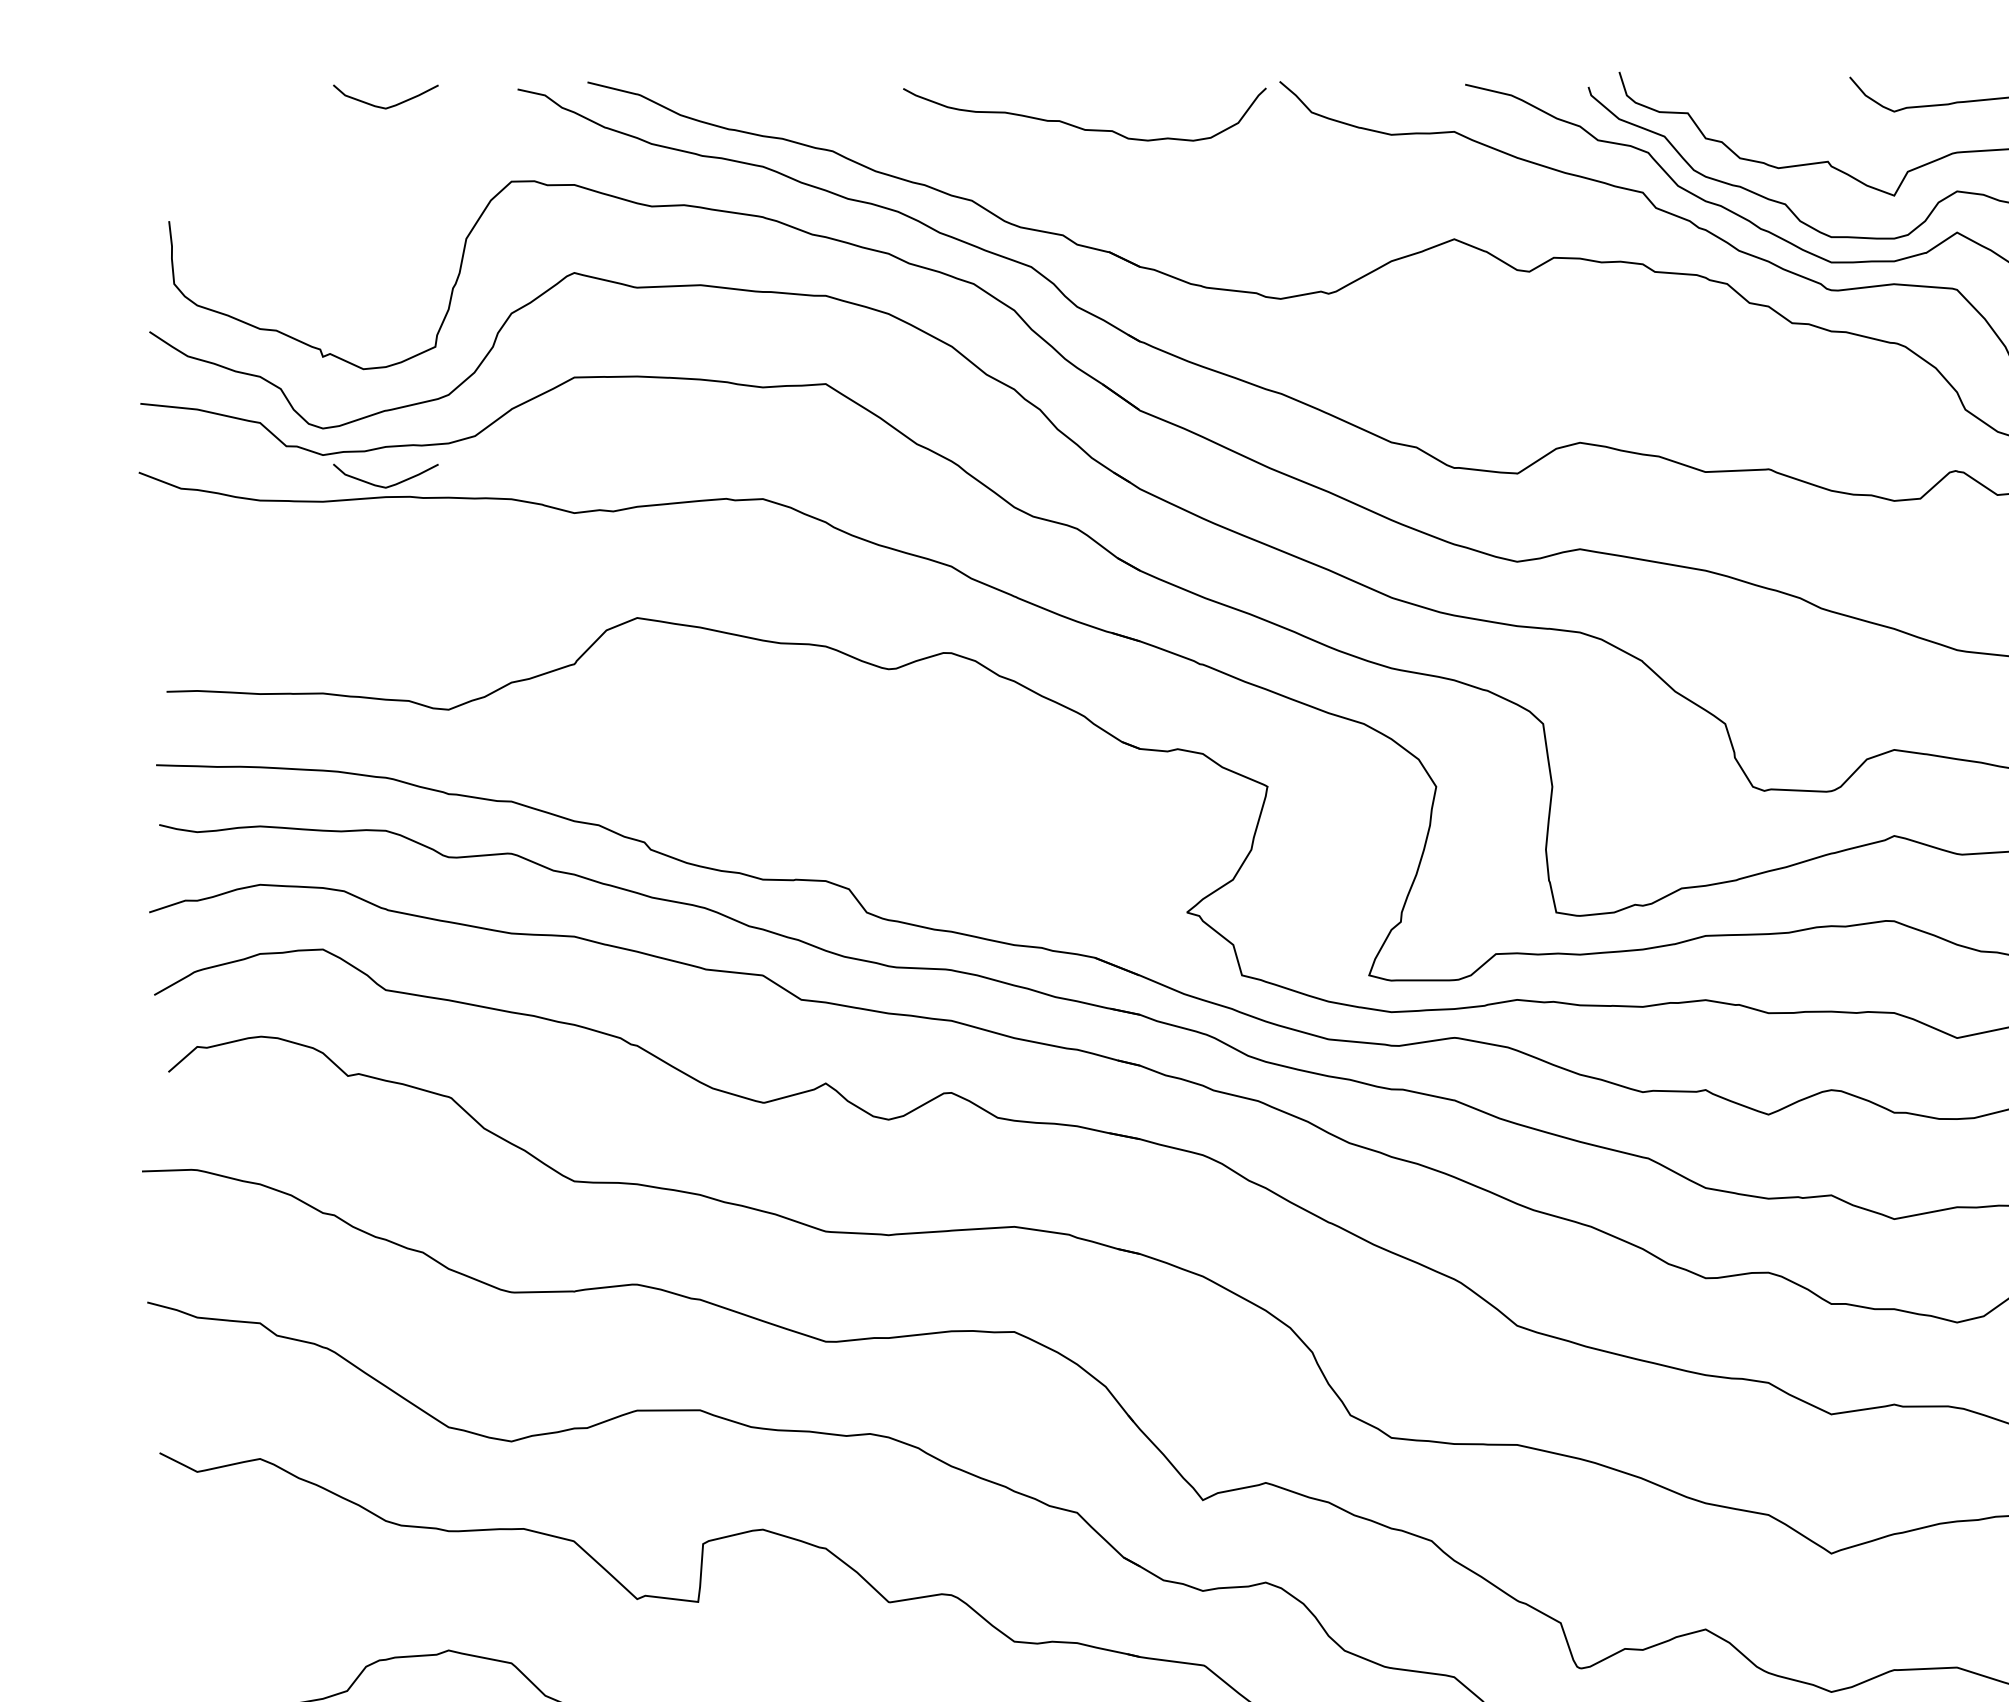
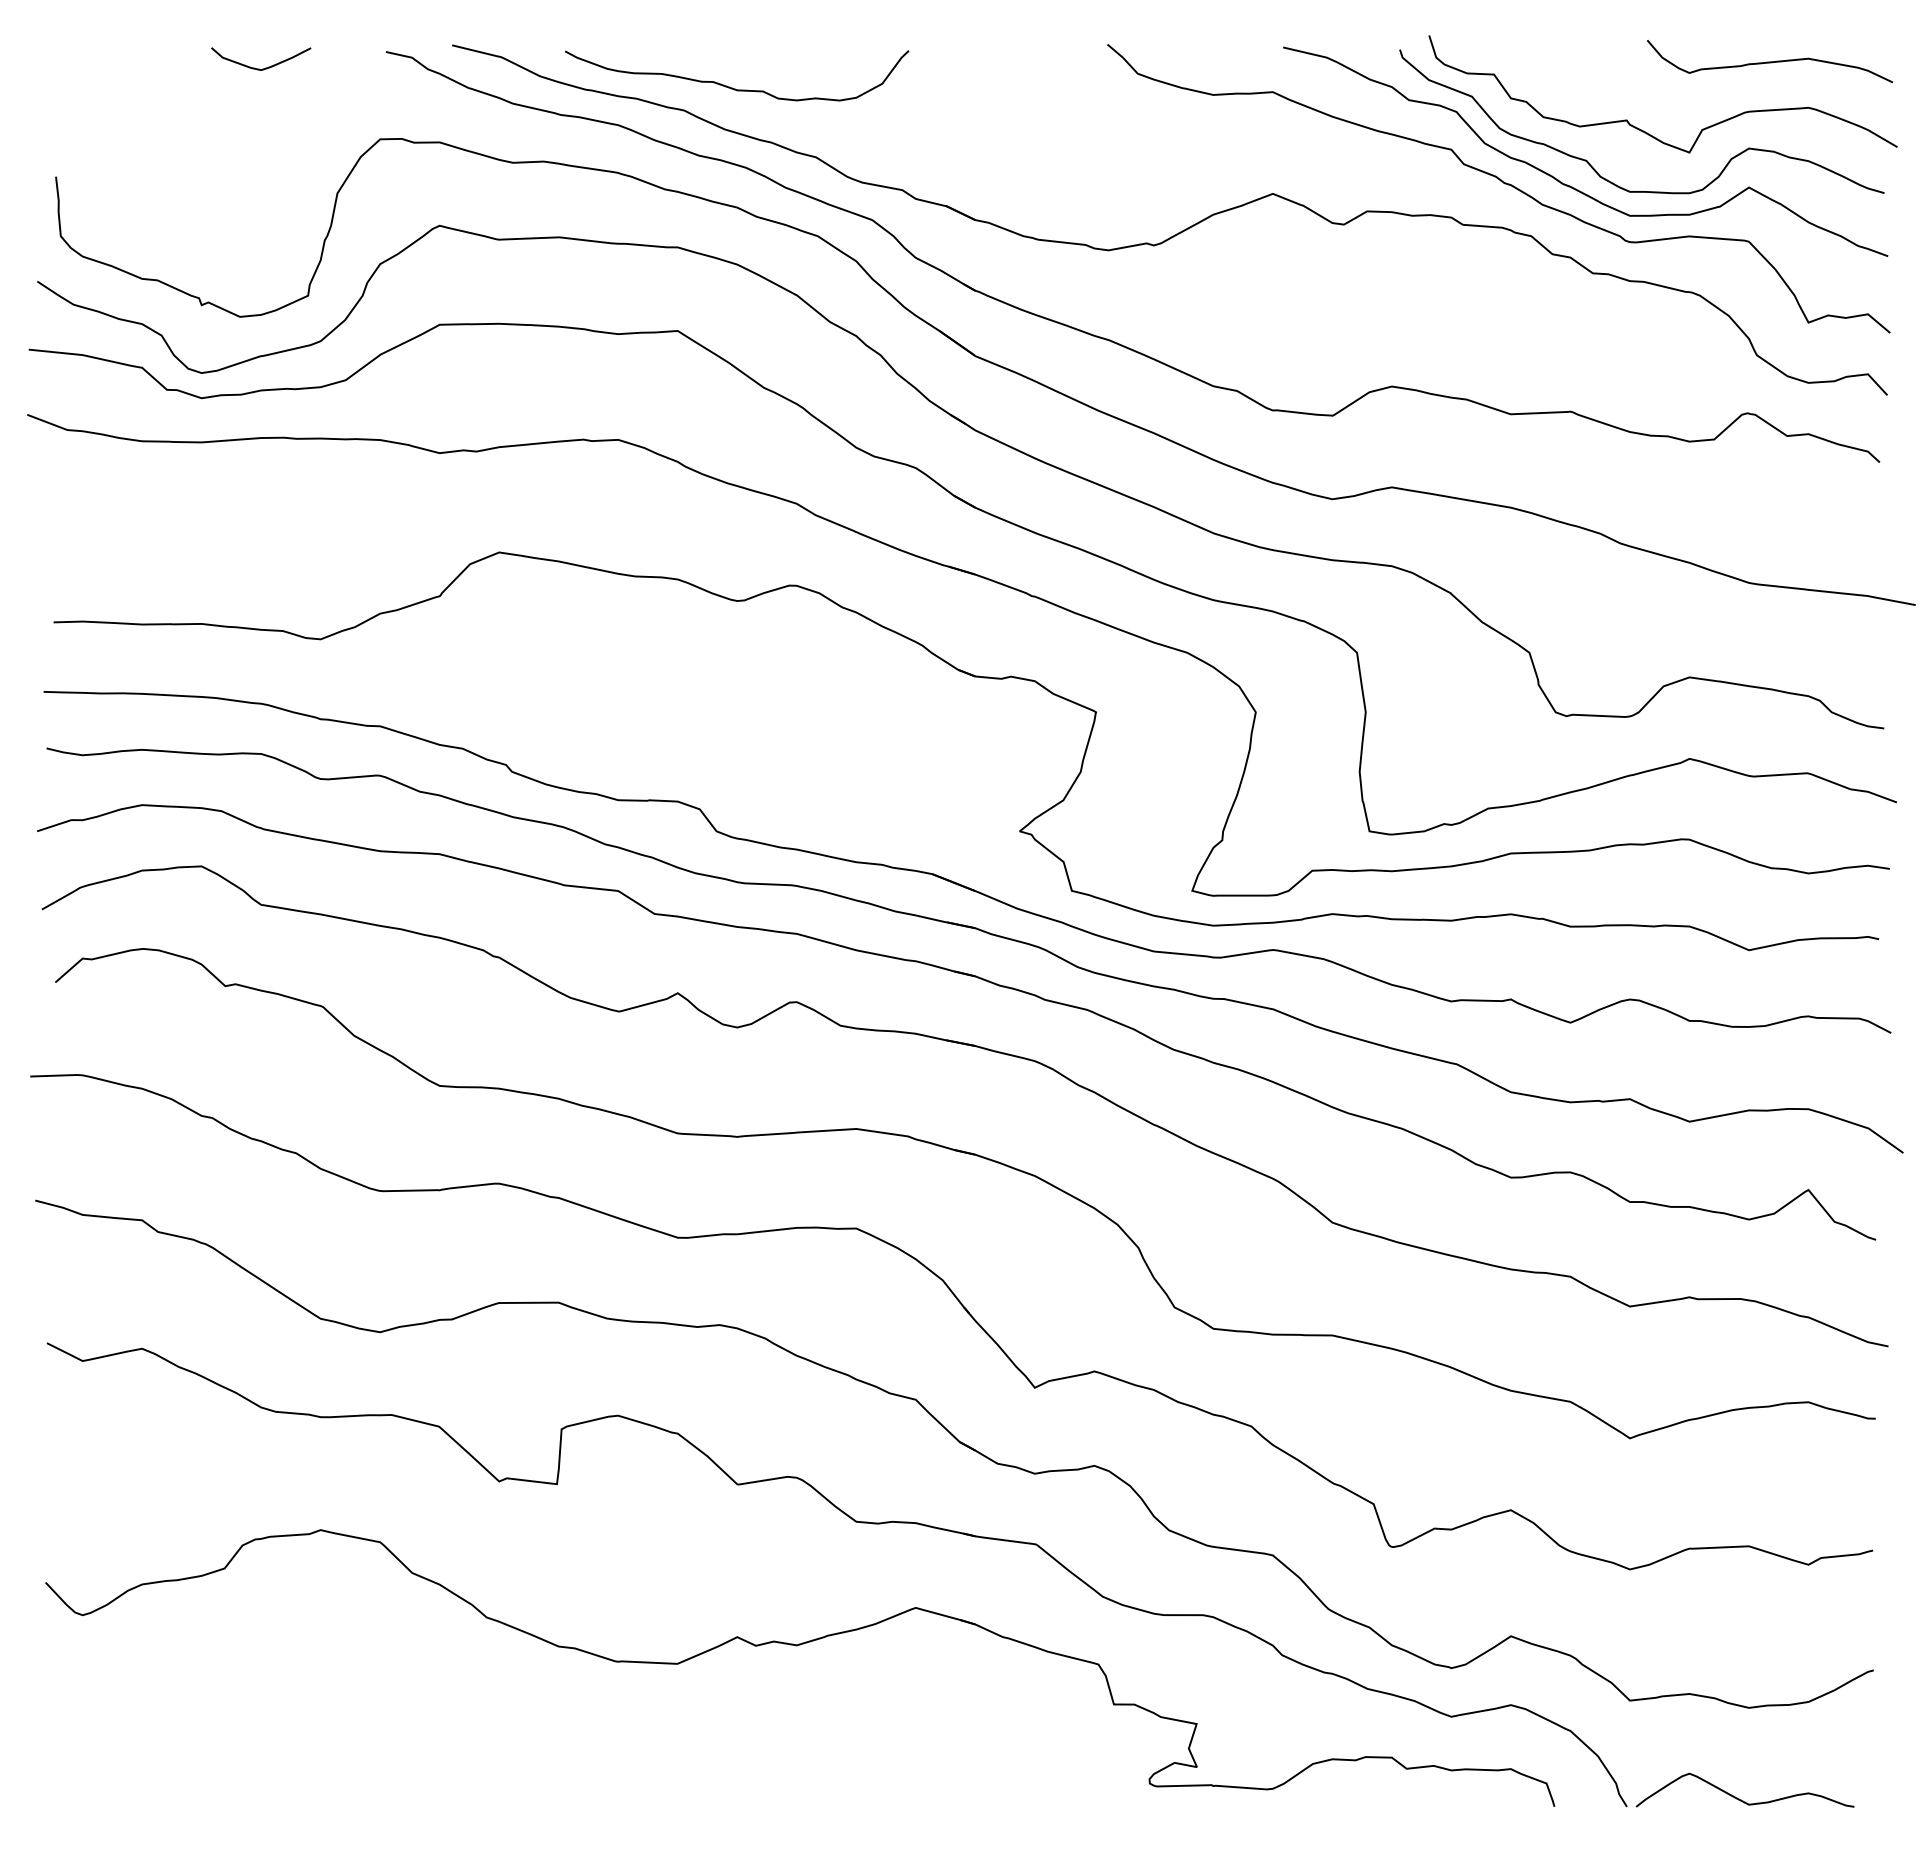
curve: (1080, 126) -> (732, 87), moved
curve: (390, 484) -> (265, 426), removed

